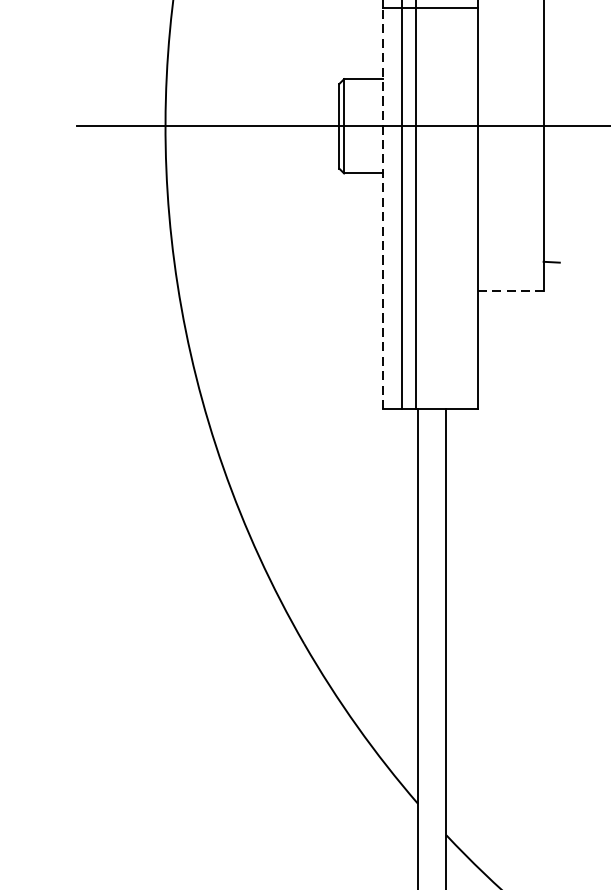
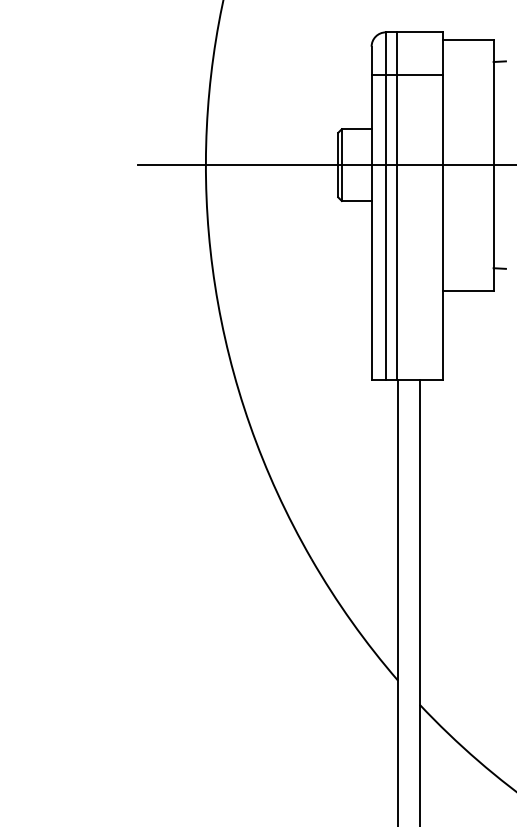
line: (383, 208) -> (371, 227), dashed -> solid
line: (510, 291) -> (468, 290), dashed -> solid

